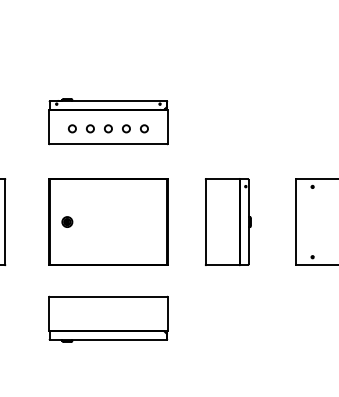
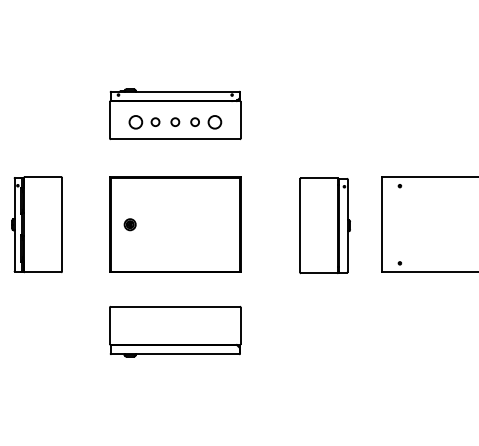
circle: (72, 128) -> (135, 121), size x1.6
circle: (144, 128) -> (214, 121), size x1.6
part: (227, 221) -> (324, 225), moved

